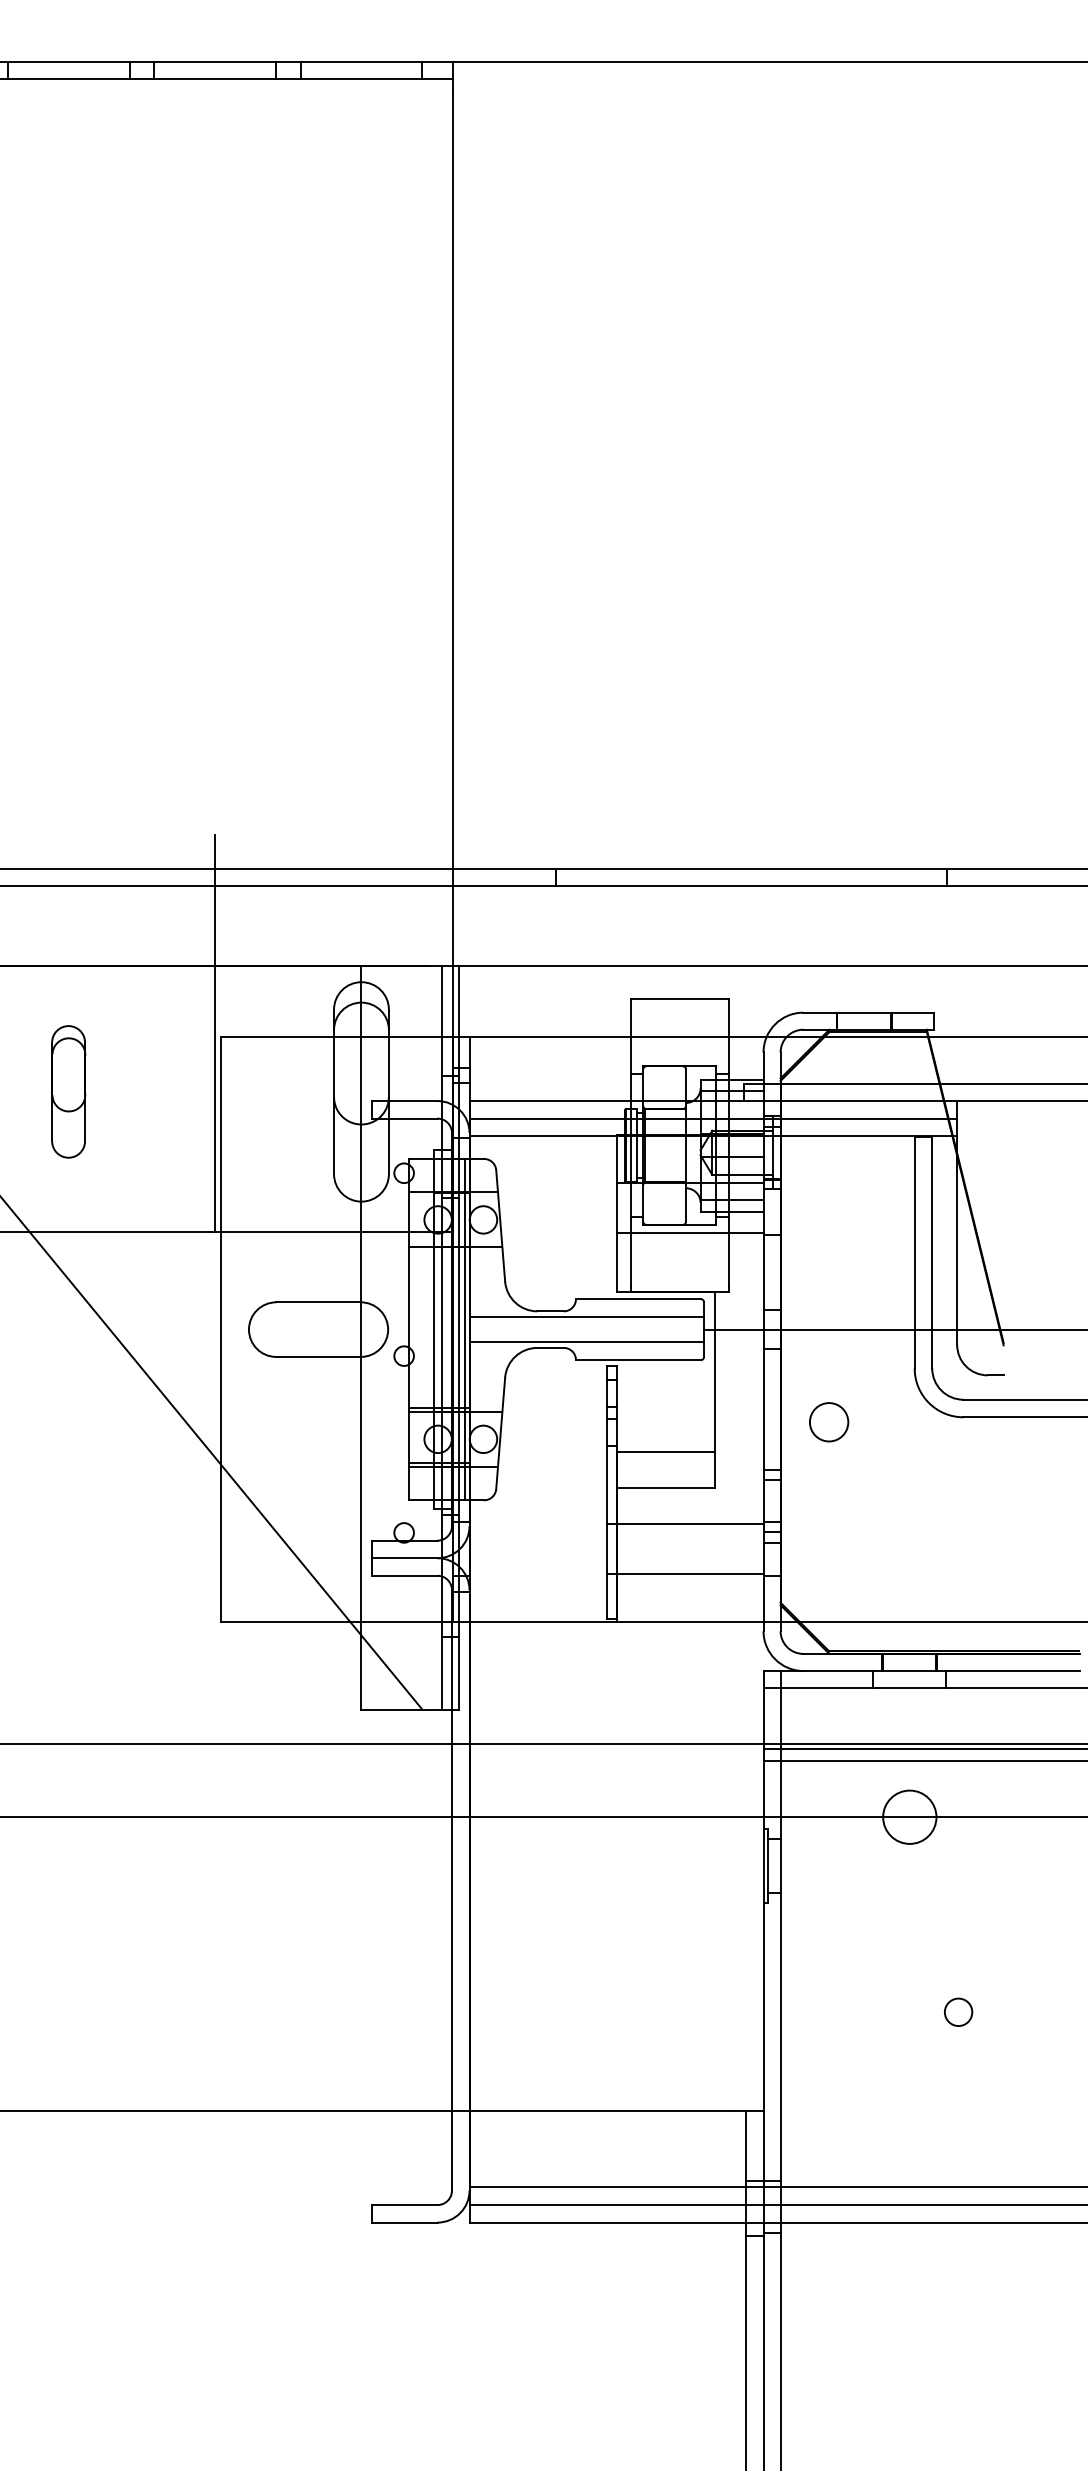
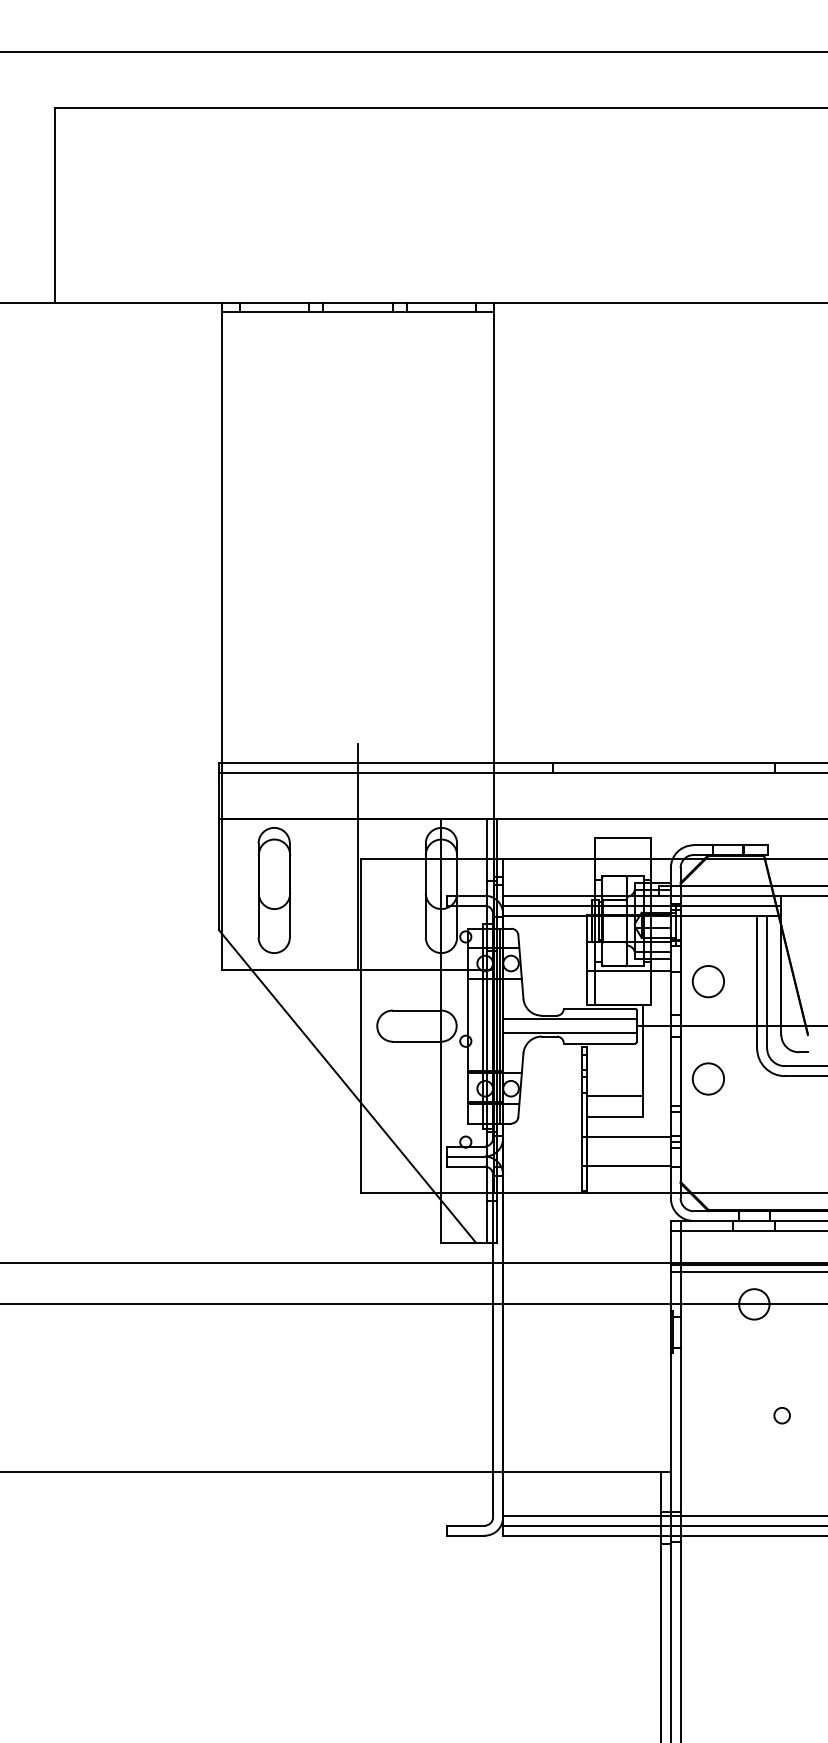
part: (68, 1091) -> (274, 890), size x1.67
circle: (827, 1251) -> (707, 981), added
circle: (827, 1421) -> (707, 1078), size x1.43

